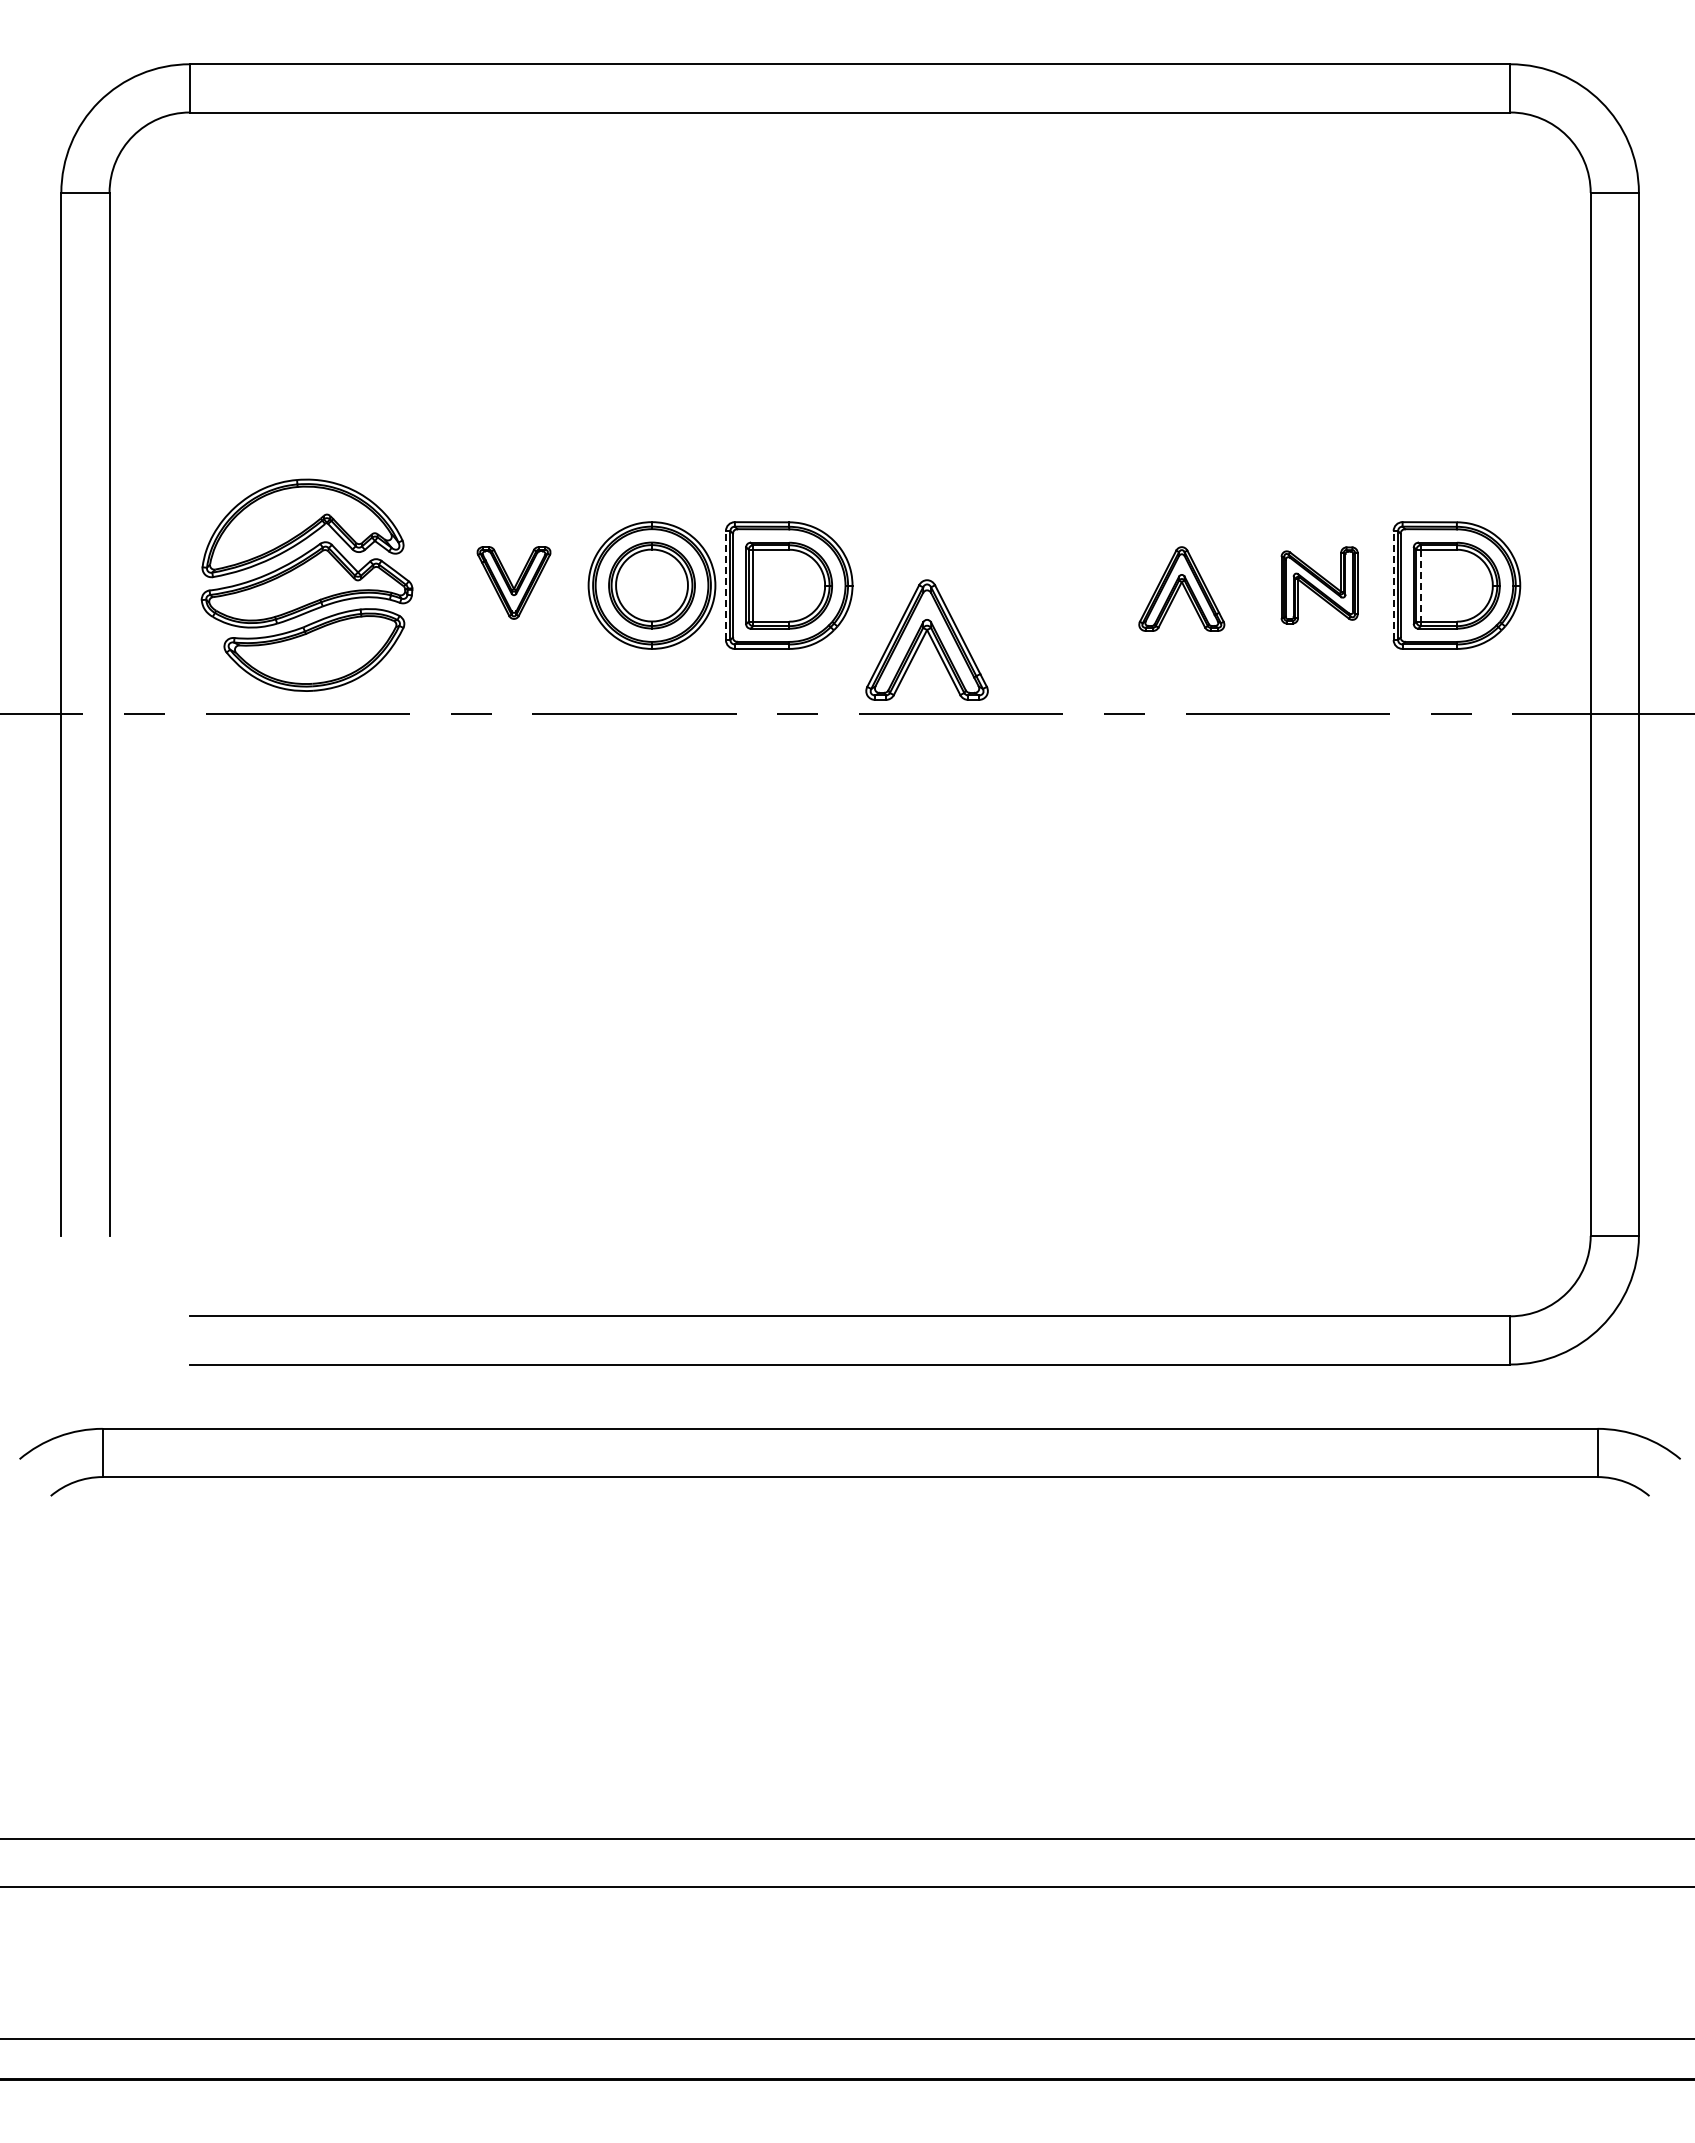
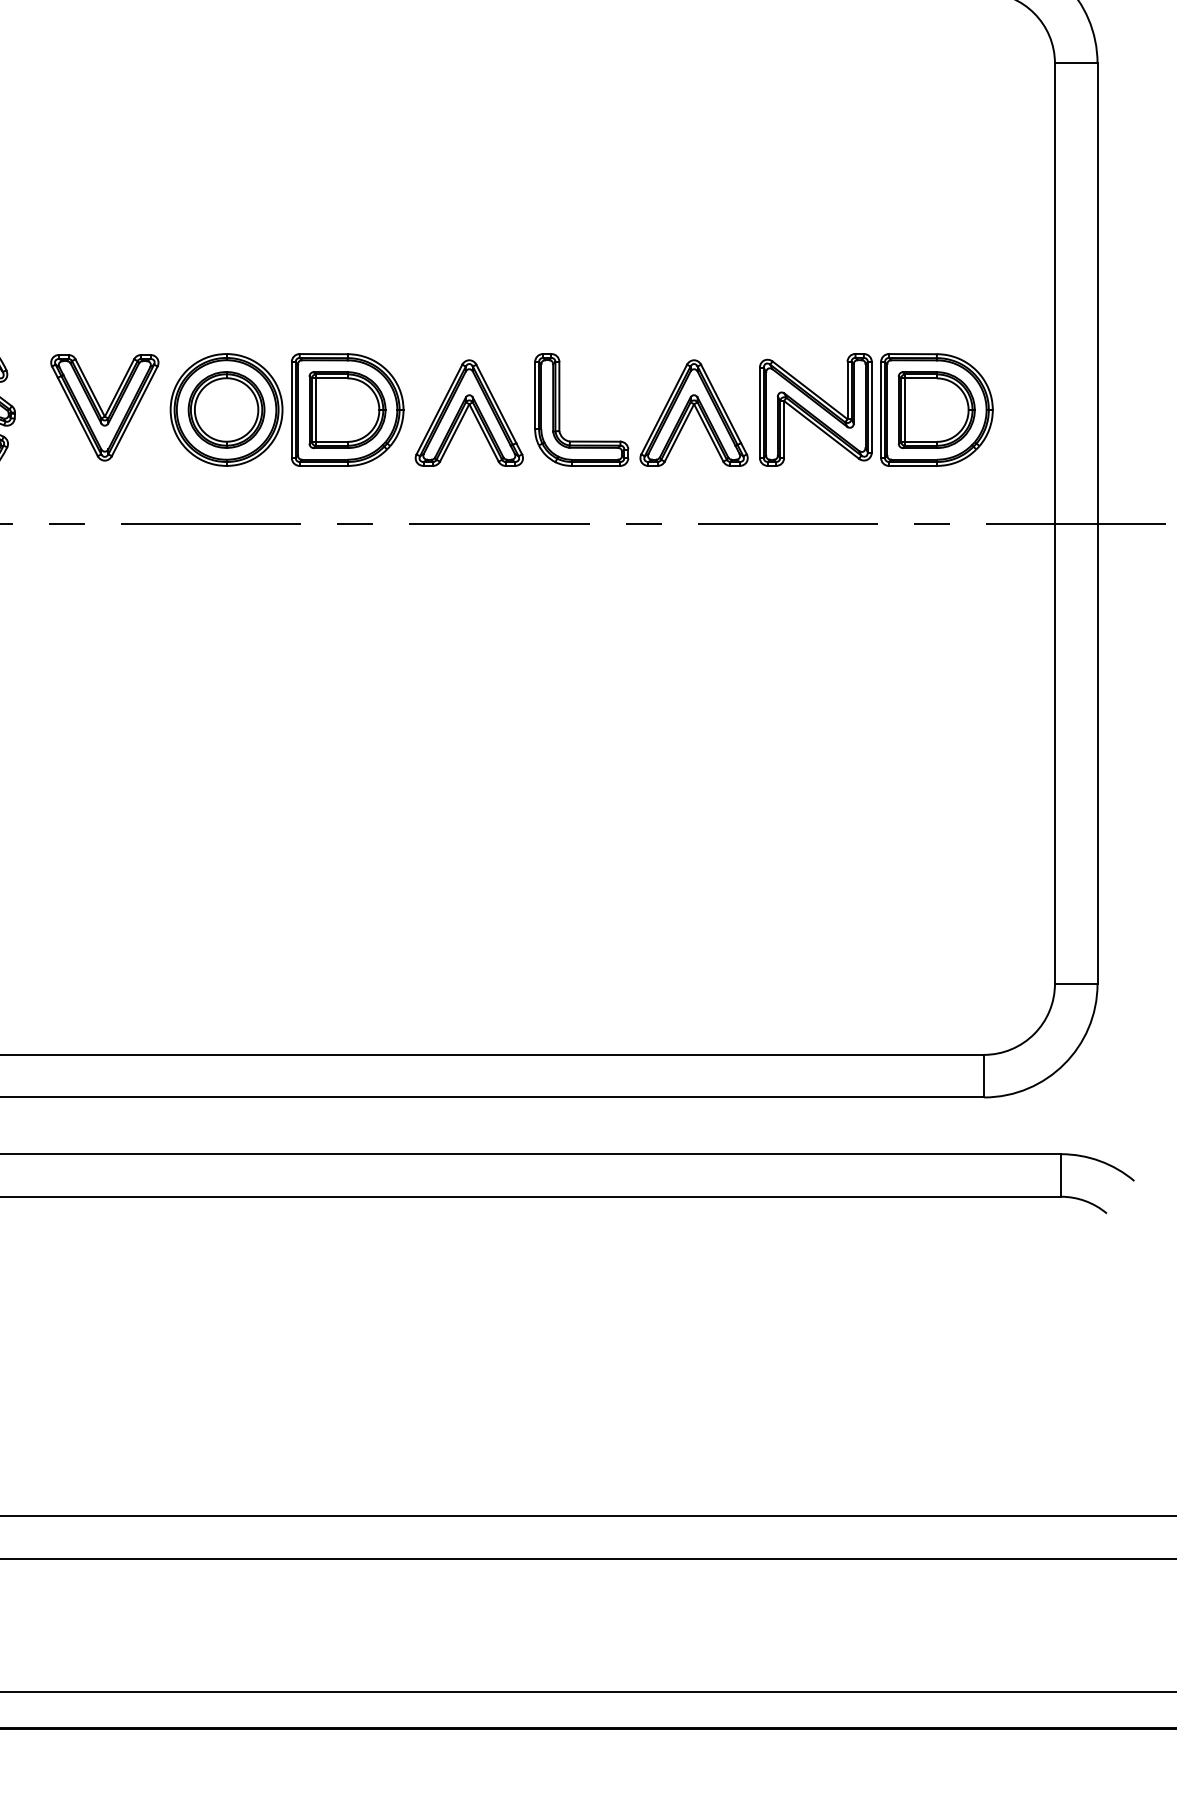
part: (513, 582) -> (104, 407), size x1.67
line: (725, 585) -> (291, 409), dashed -> solid
part: (1029, 585) -> (559, 409), added
part: (1319, 585) -> (815, 409), size x1.67
line: (1393, 585) -> (880, 409), dashed -> solid
line: (1420, 585) -> (904, 409), dashed -> solid
part: (1181, 588) -> (693, 412), size x1.43
part: (926, 639) -> (468, 412), moved

